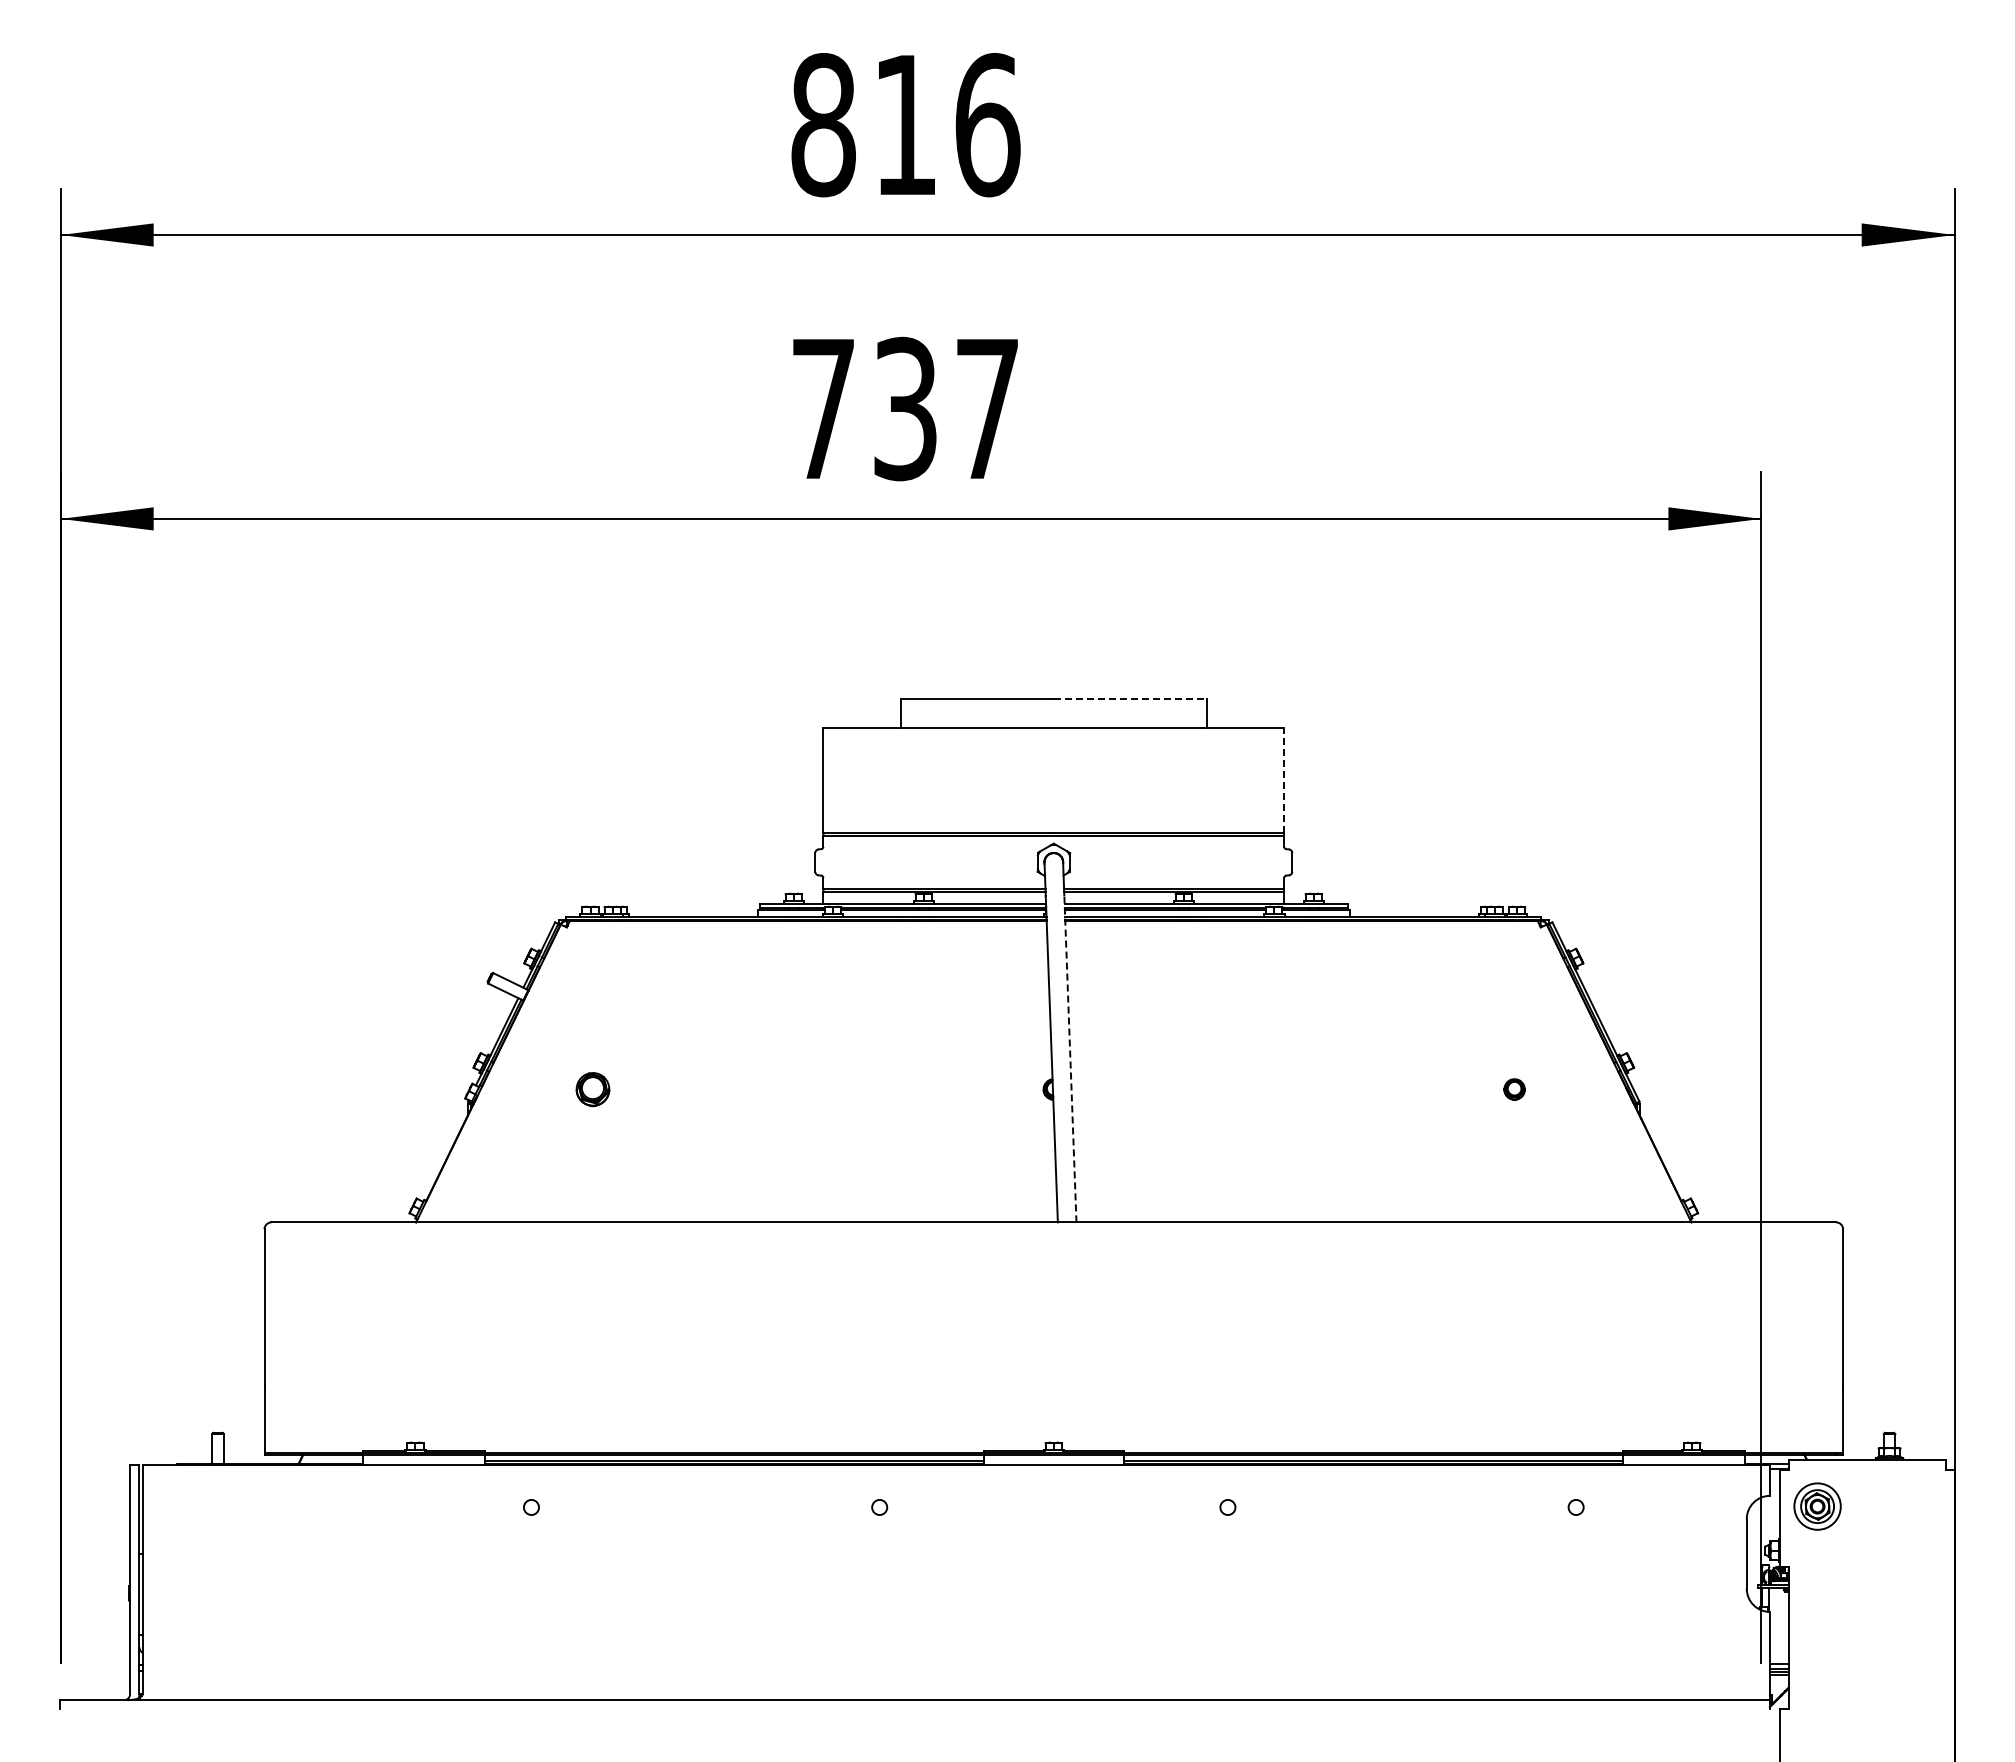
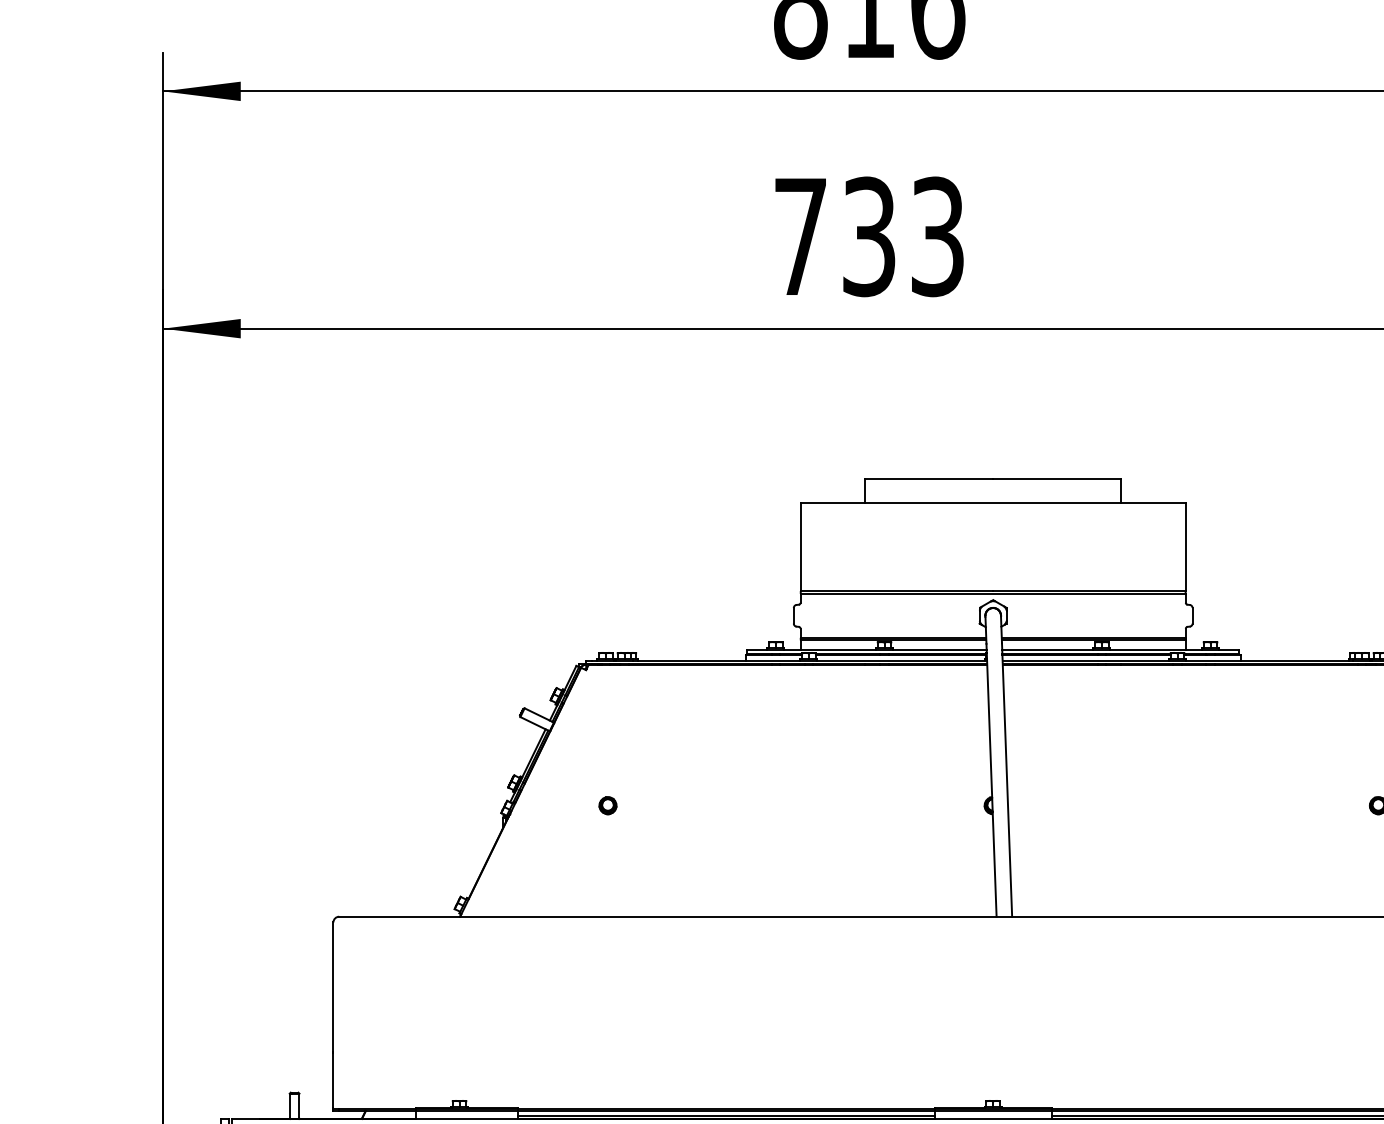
text: (987, 408) -> (937, 236), 737 -> 733
line: (1130, 699) -> (1057, 479), dashed -> solid
line: (1284, 780) -> (1186, 547), dashed -> solid
line: (1070, 1058) -> (1007, 779), dashed -> solid
part: (592, 1089) -> (607, 805), size x0.62

